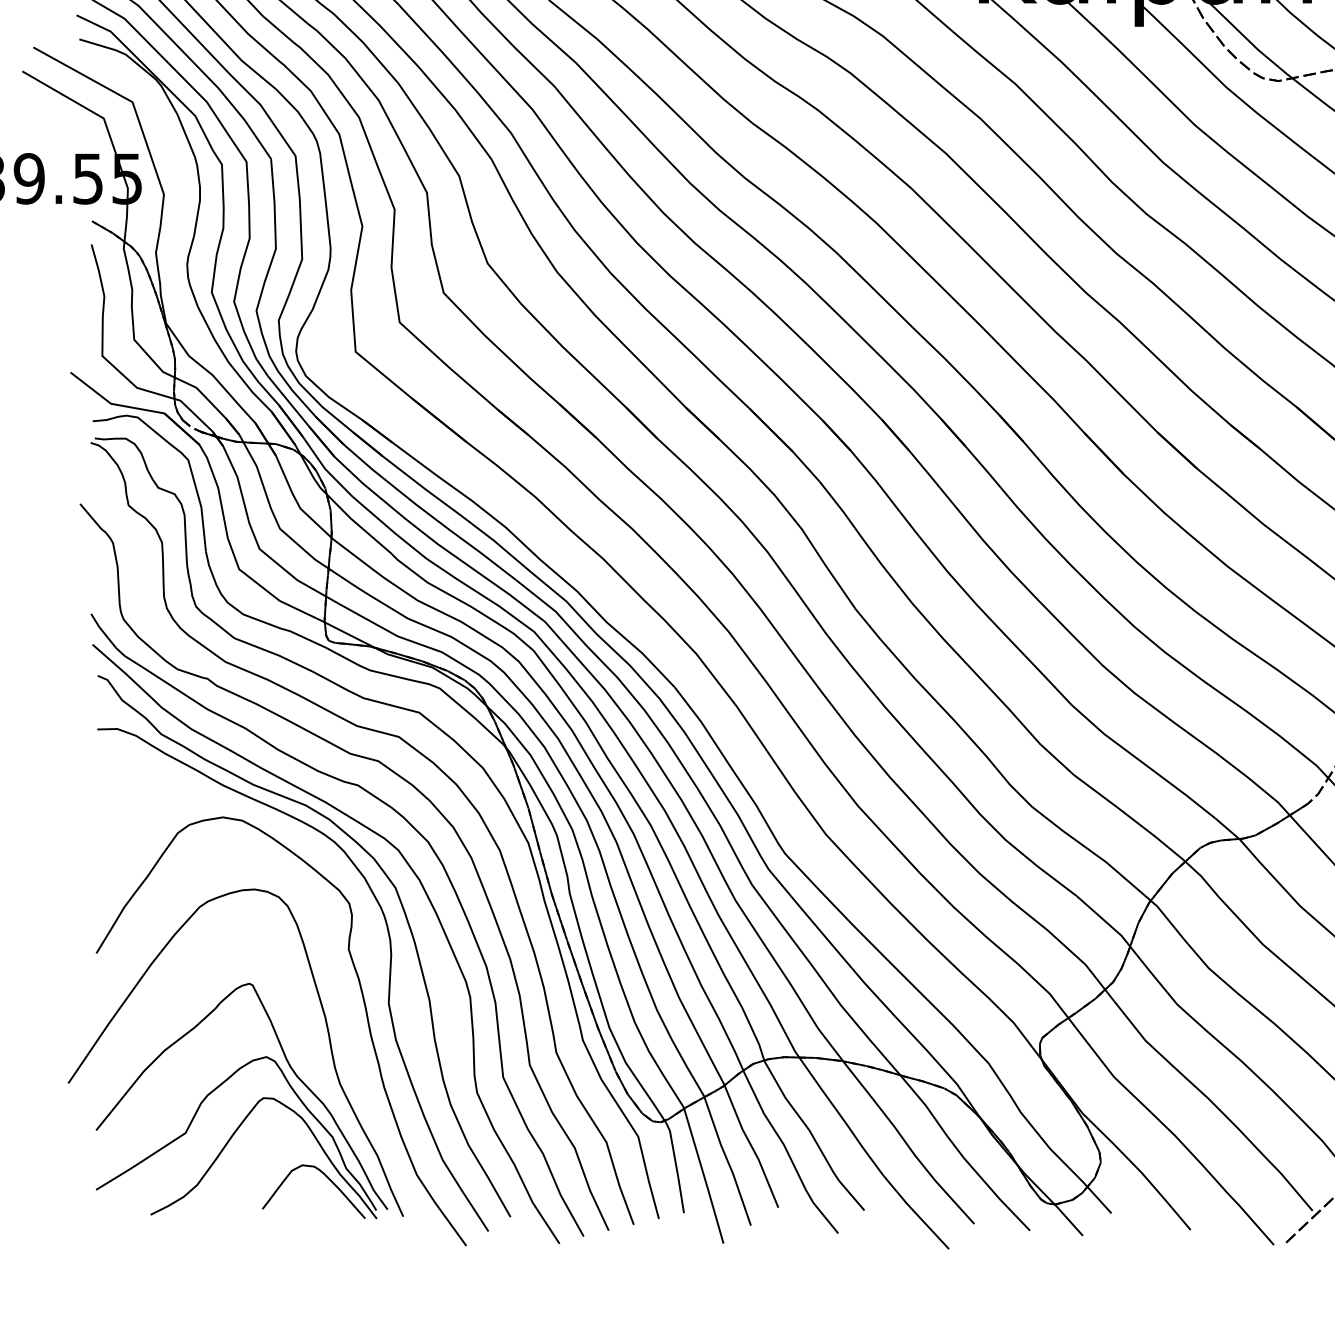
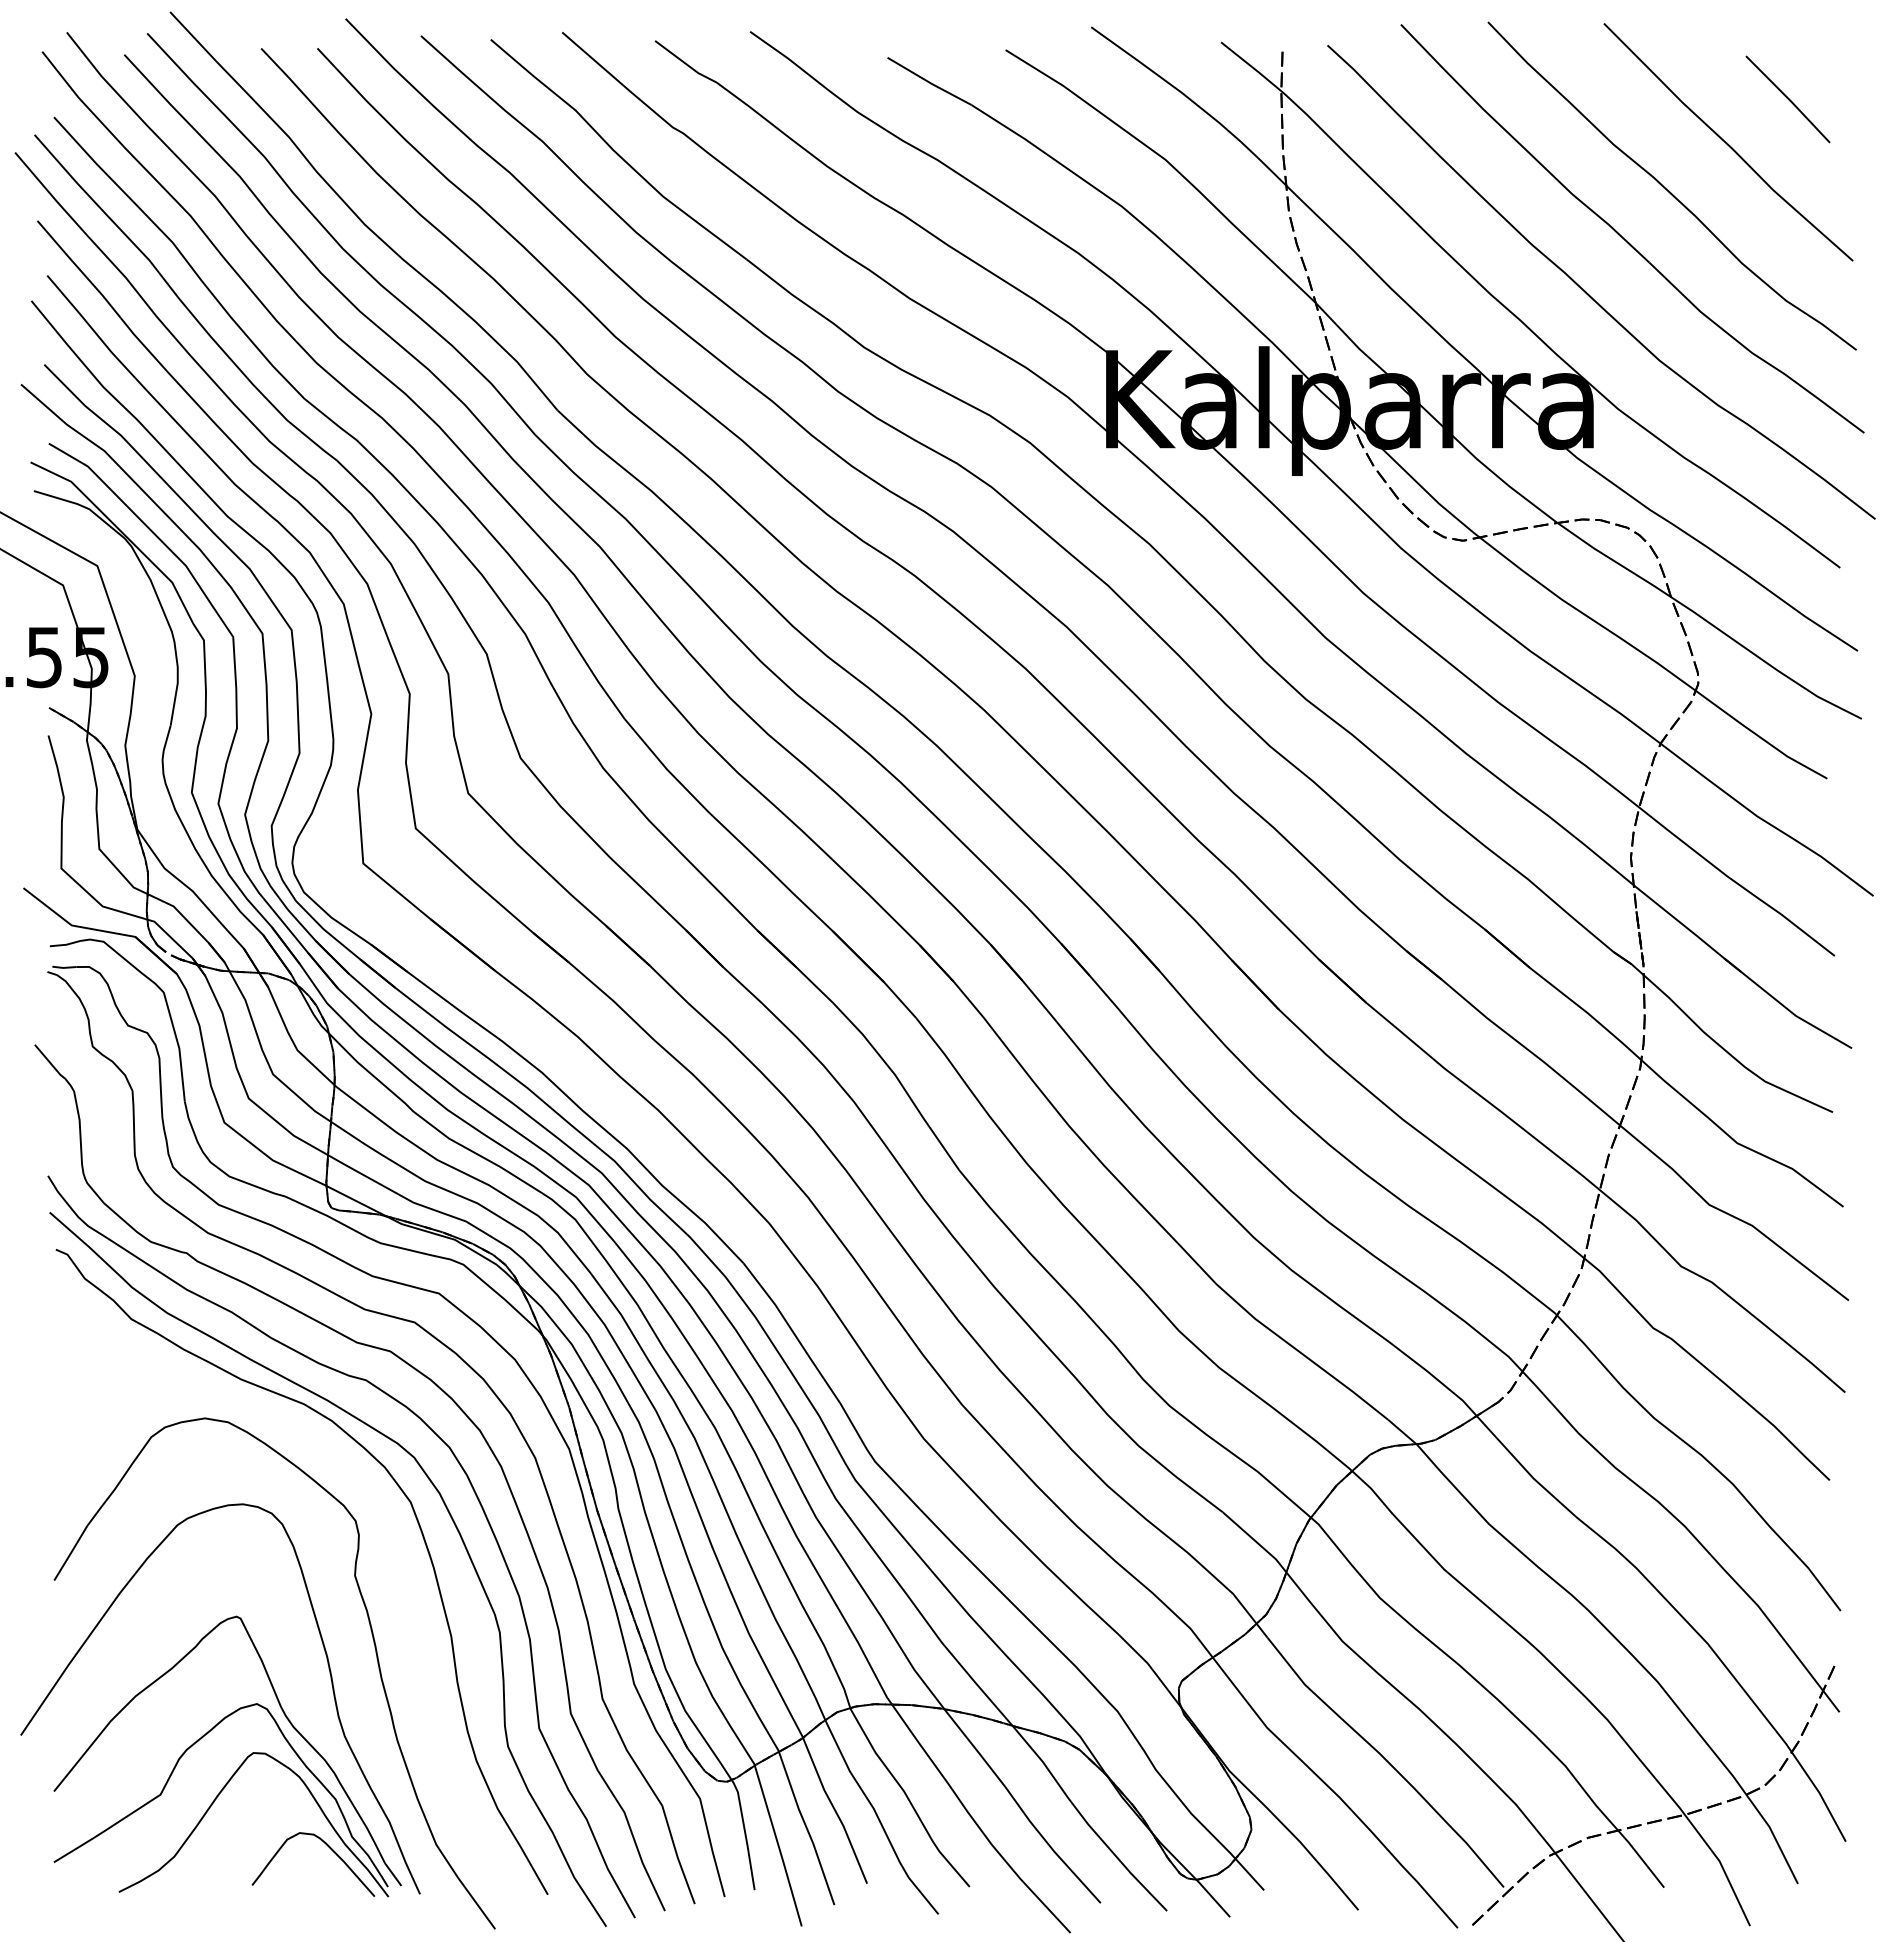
curve: (388, 986) -> (402, 1619), removed

